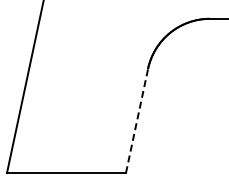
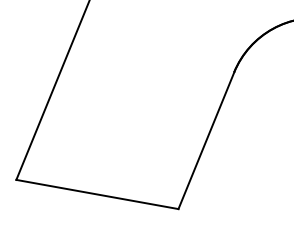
line: (137, 120) -> (207, 140), dashed -> solid

